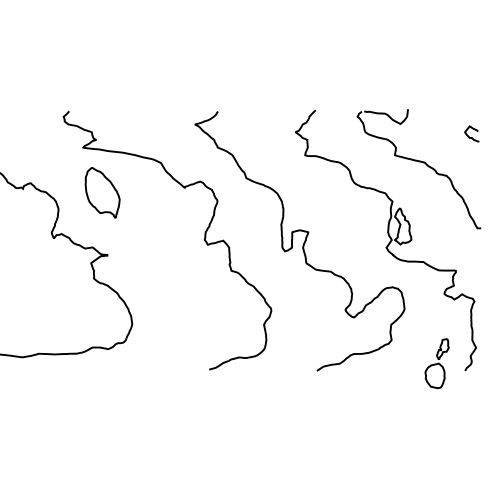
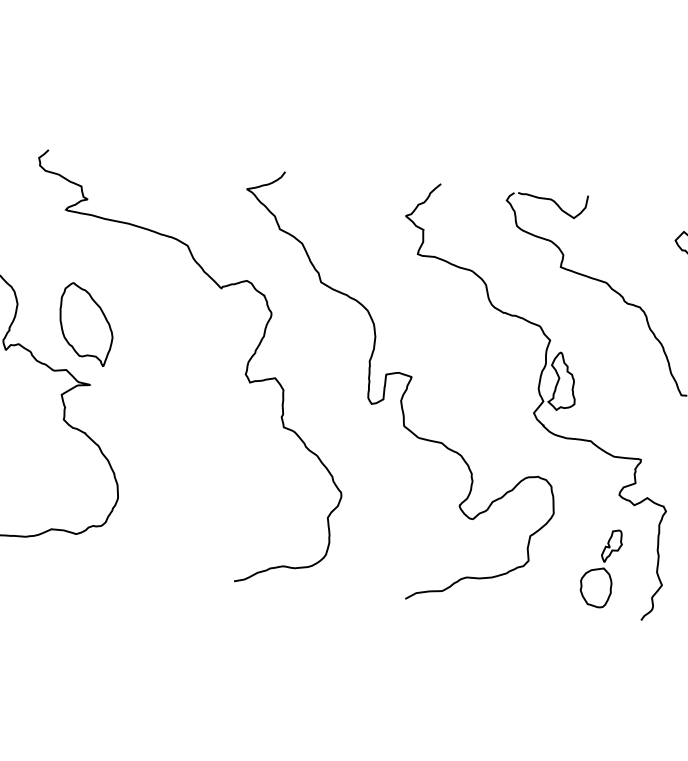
part: (102, 192) -> (86, 323), moved
part: (436, 363) -> (599, 567), moved

